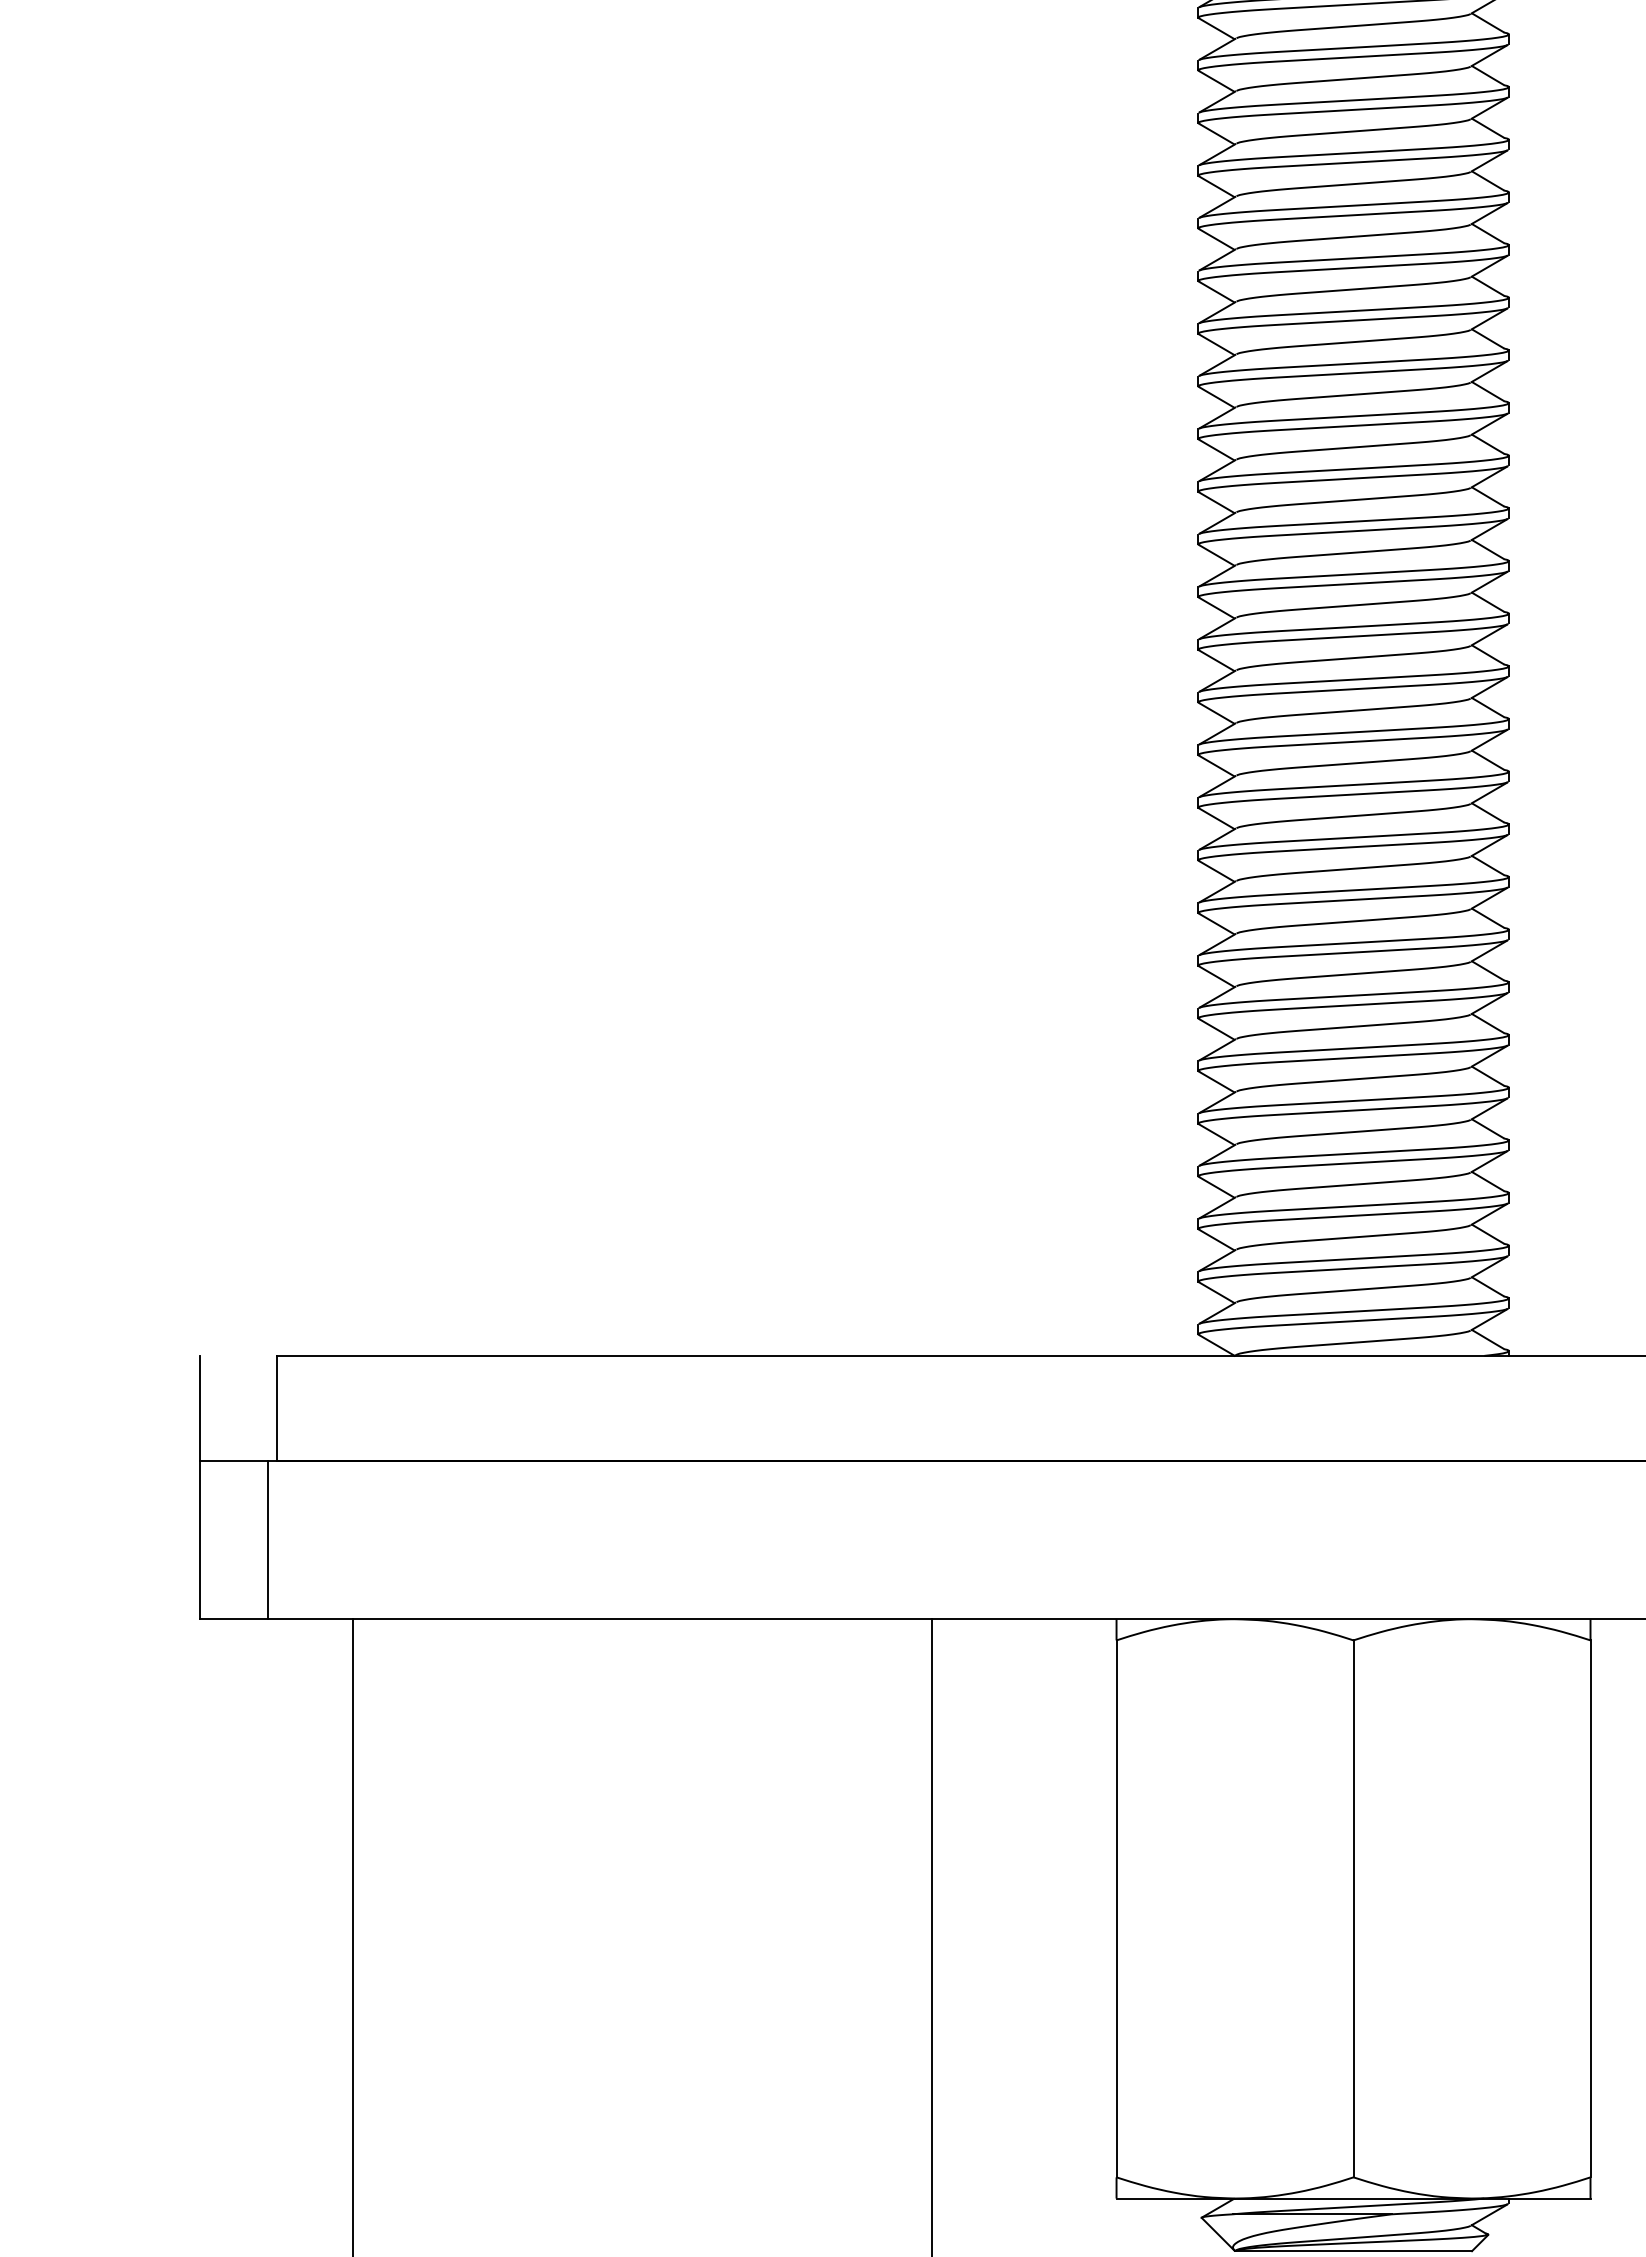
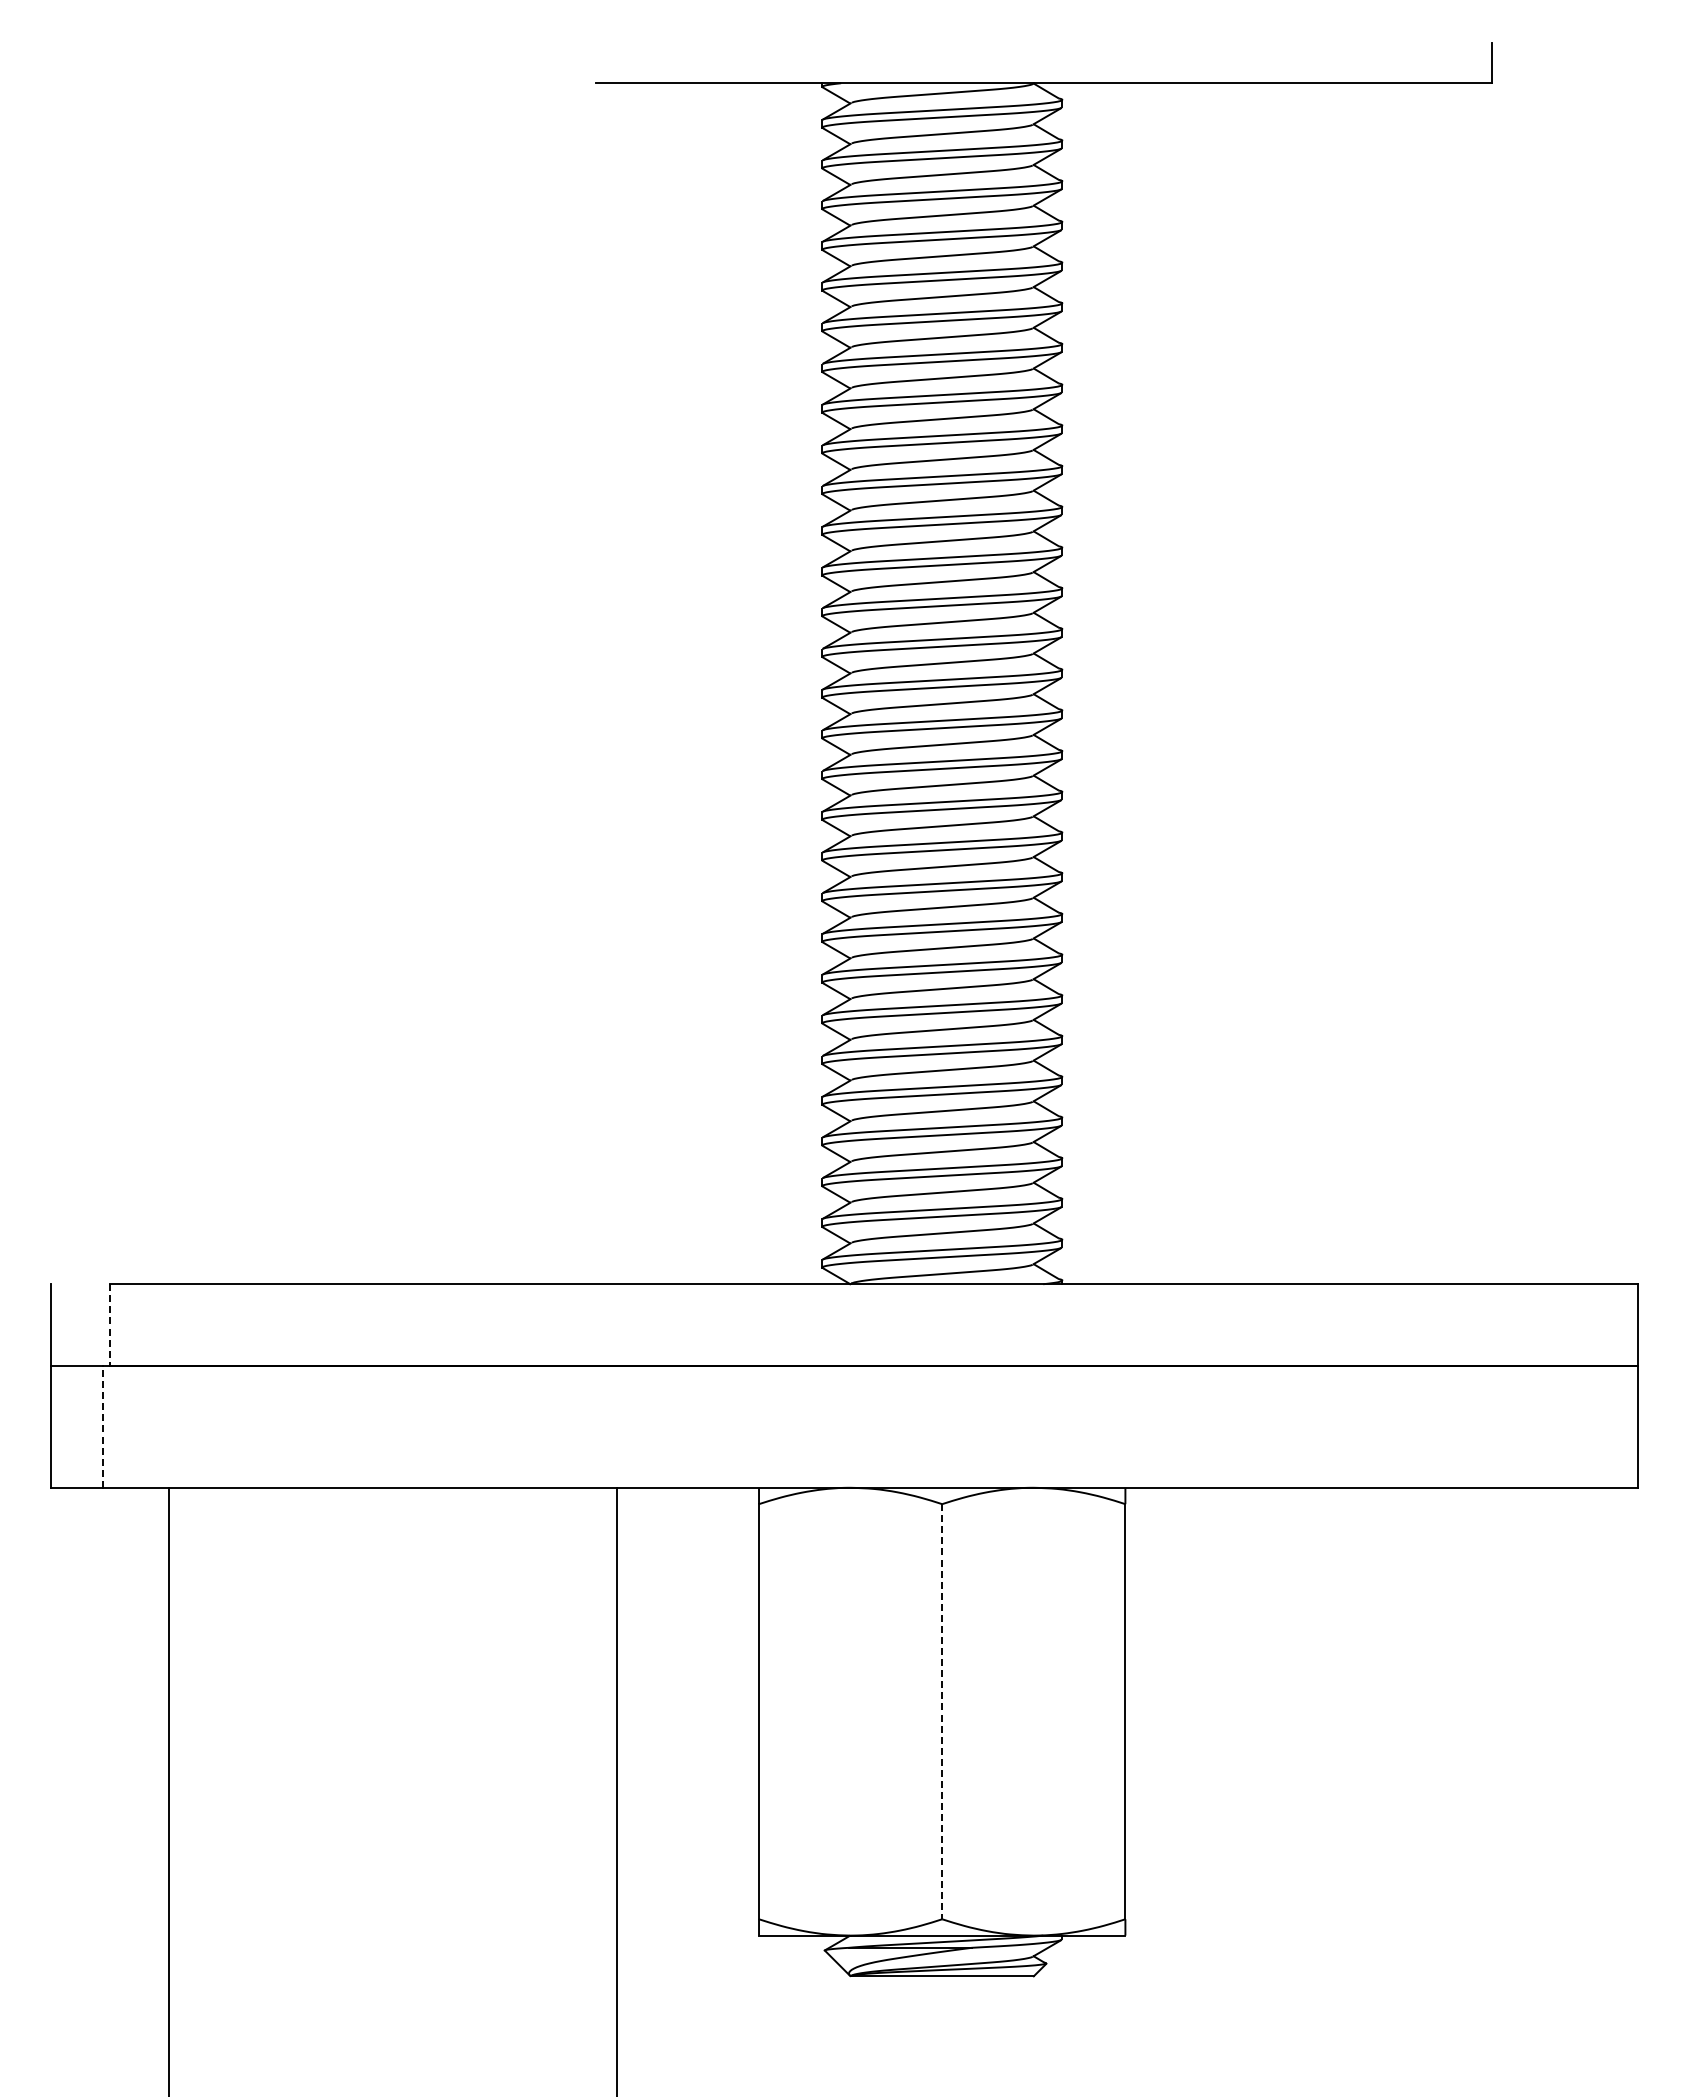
line: (276, 1407) -> (109, 1324), solid -> dashed
line: (267, 1539) -> (102, 1426), solid -> dashed
line: (1353, 1908) -> (942, 1711), solid -> dashed

